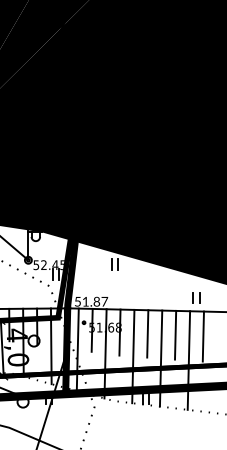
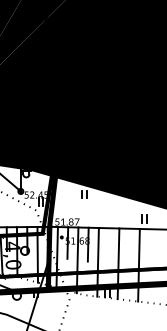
line: (147, 333) -> (108, 245), removed
line: (175, 334) -> (129, 246), removed
line: (202, 336) -> (149, 247), removed

